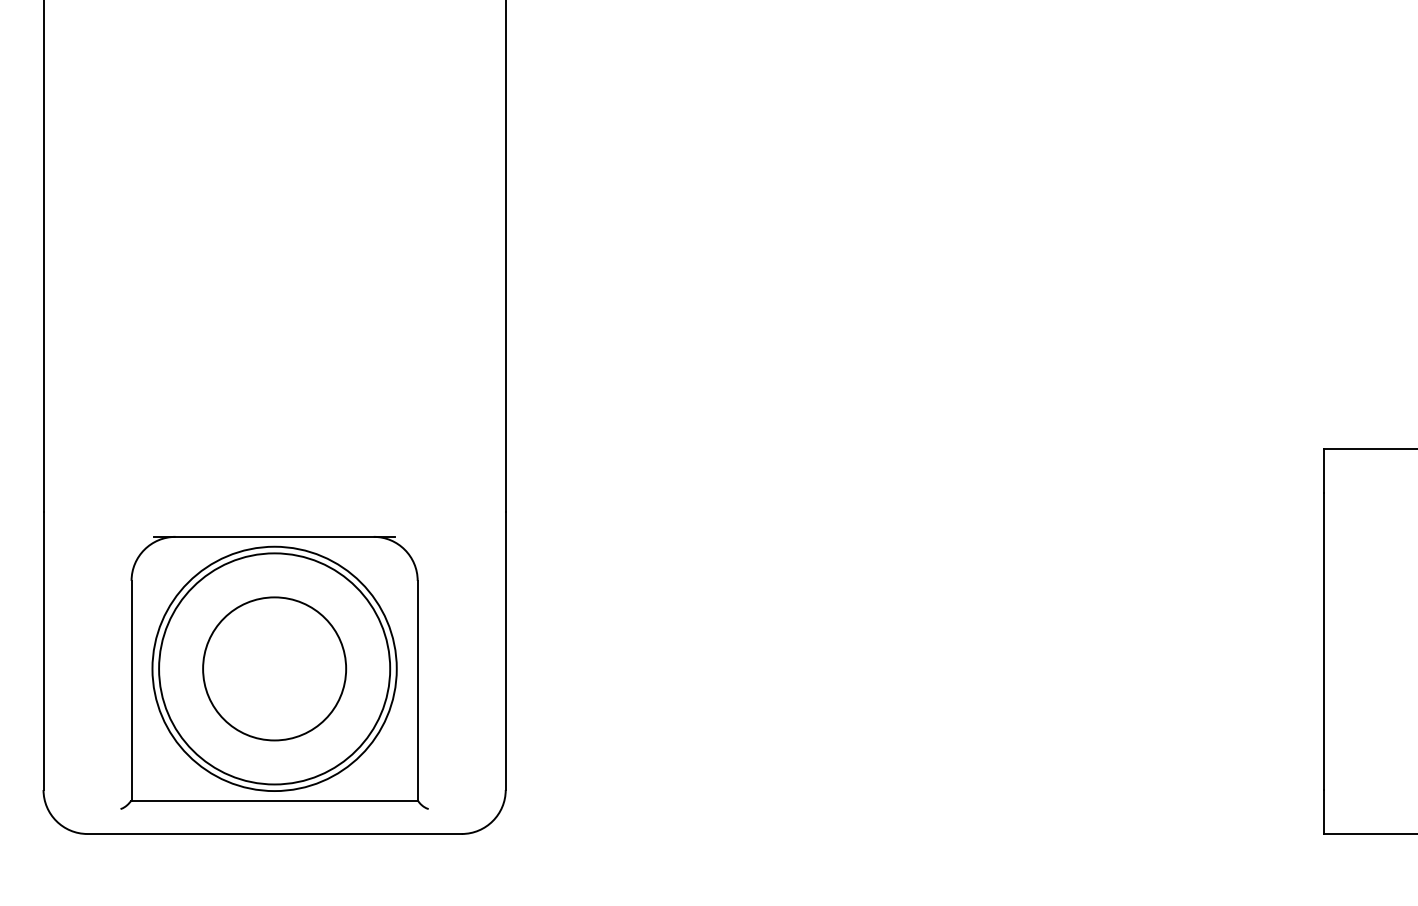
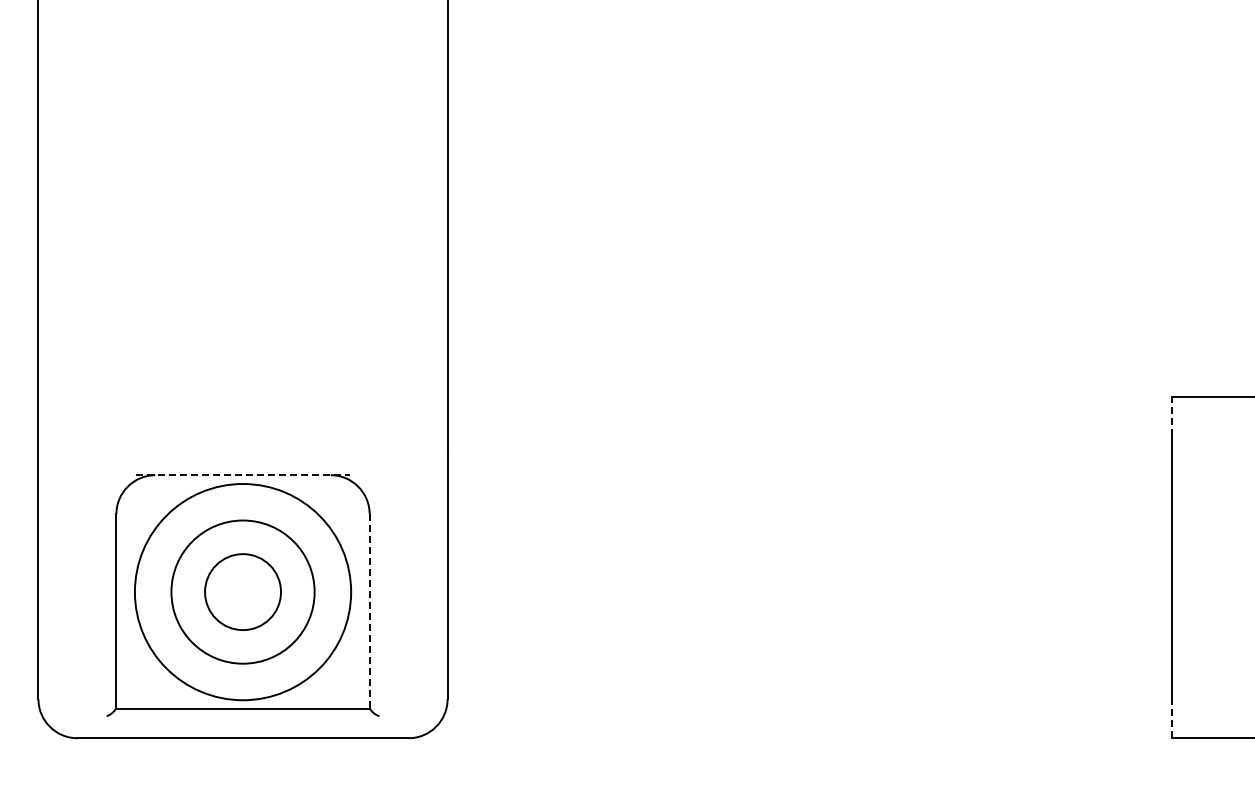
line: (1323, 470) -> (1171, 416), solid -> dashed
line: (274, 537) -> (242, 475), solid -> dashed
circle: (274, 668) -> (242, 591), size x0.6
circle: (274, 668) -> (242, 591), size x0.7
line: (417, 691) -> (369, 612), solid -> dashed
line: (1323, 811) -> (1171, 718), solid -> dashed

